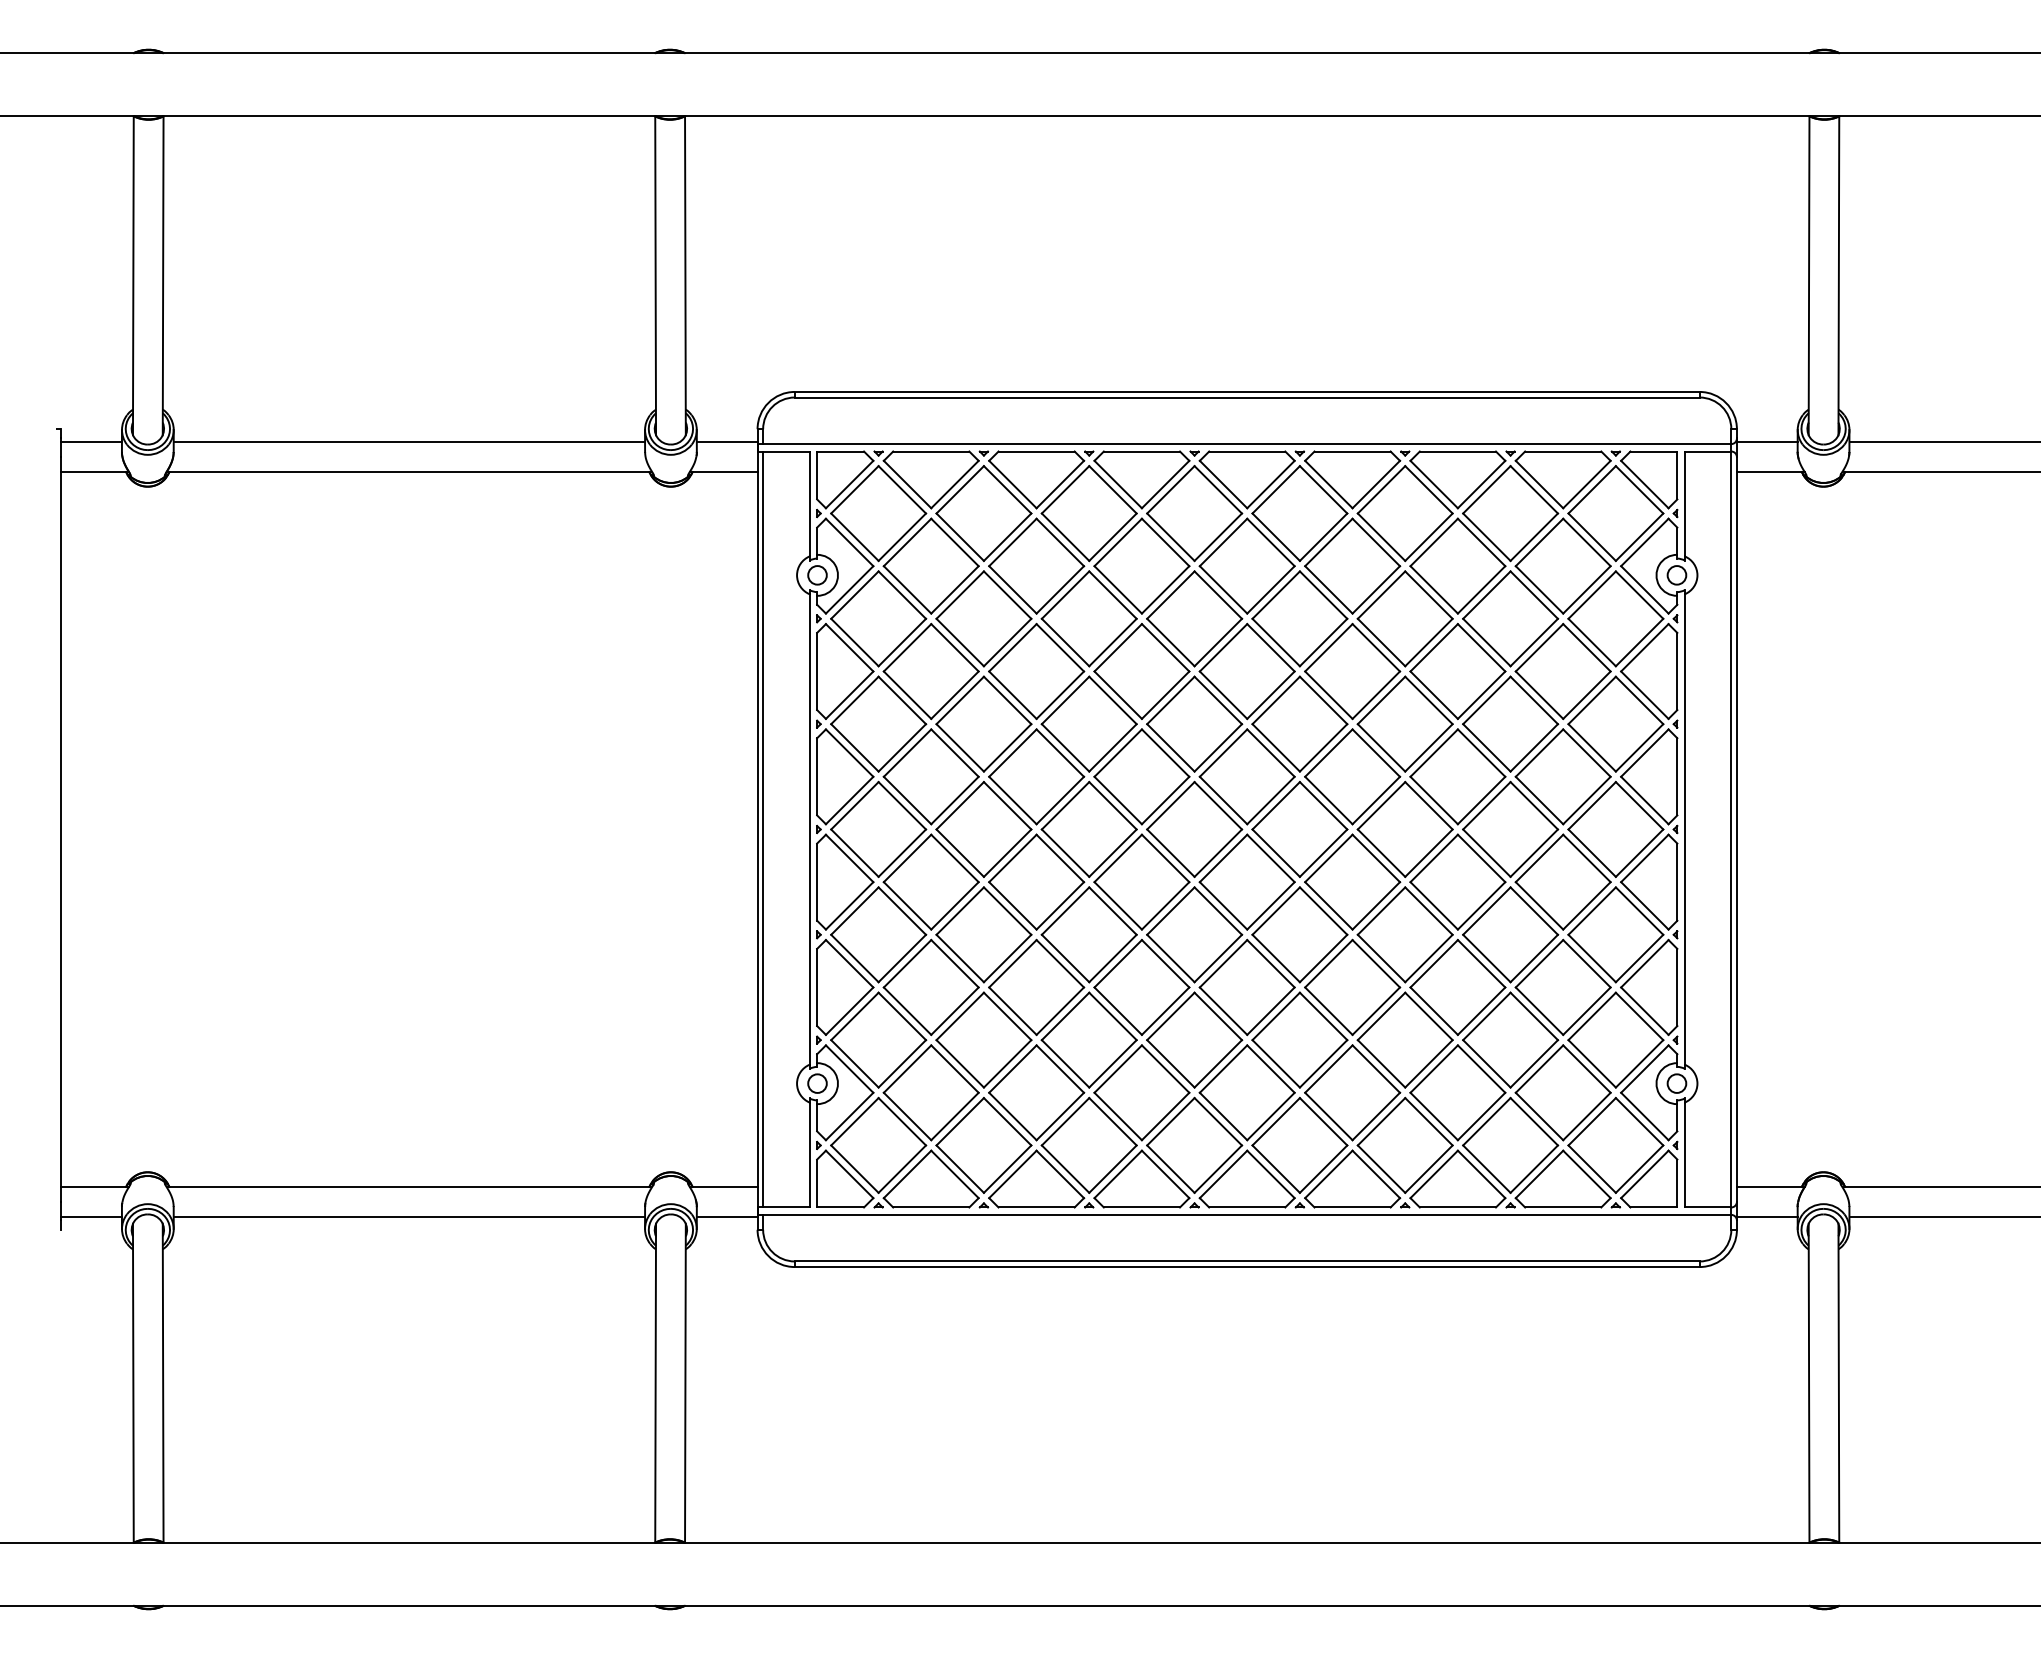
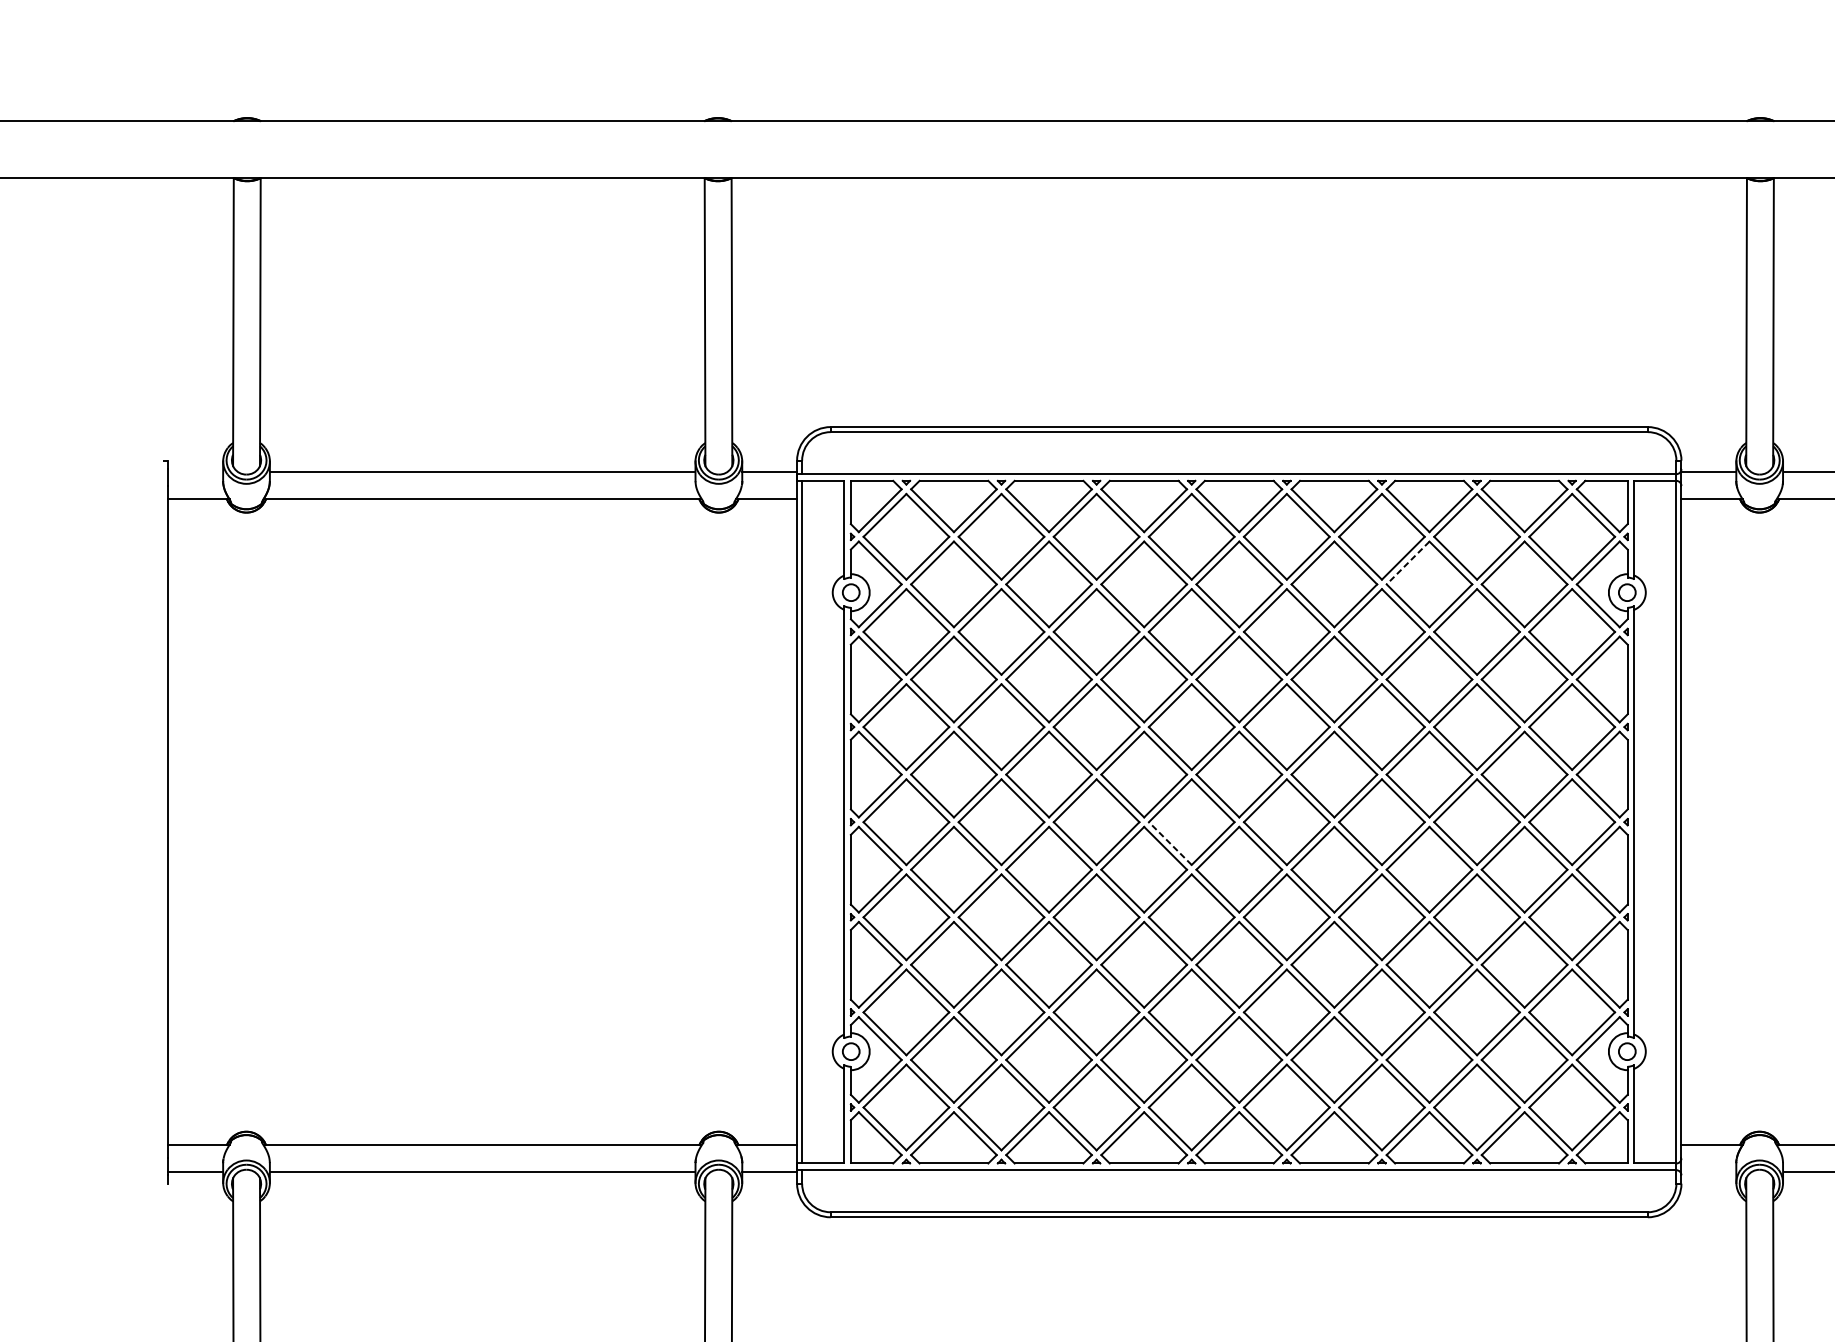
line: (91, 442) -> (195, 472), removed
line: (1434, 542) -> (1408, 563), solid -> dashed
line: (1170, 853) -> (1169, 843), solid -> dashed
line: (1766, 1216) -> (1708, 1171), removed

